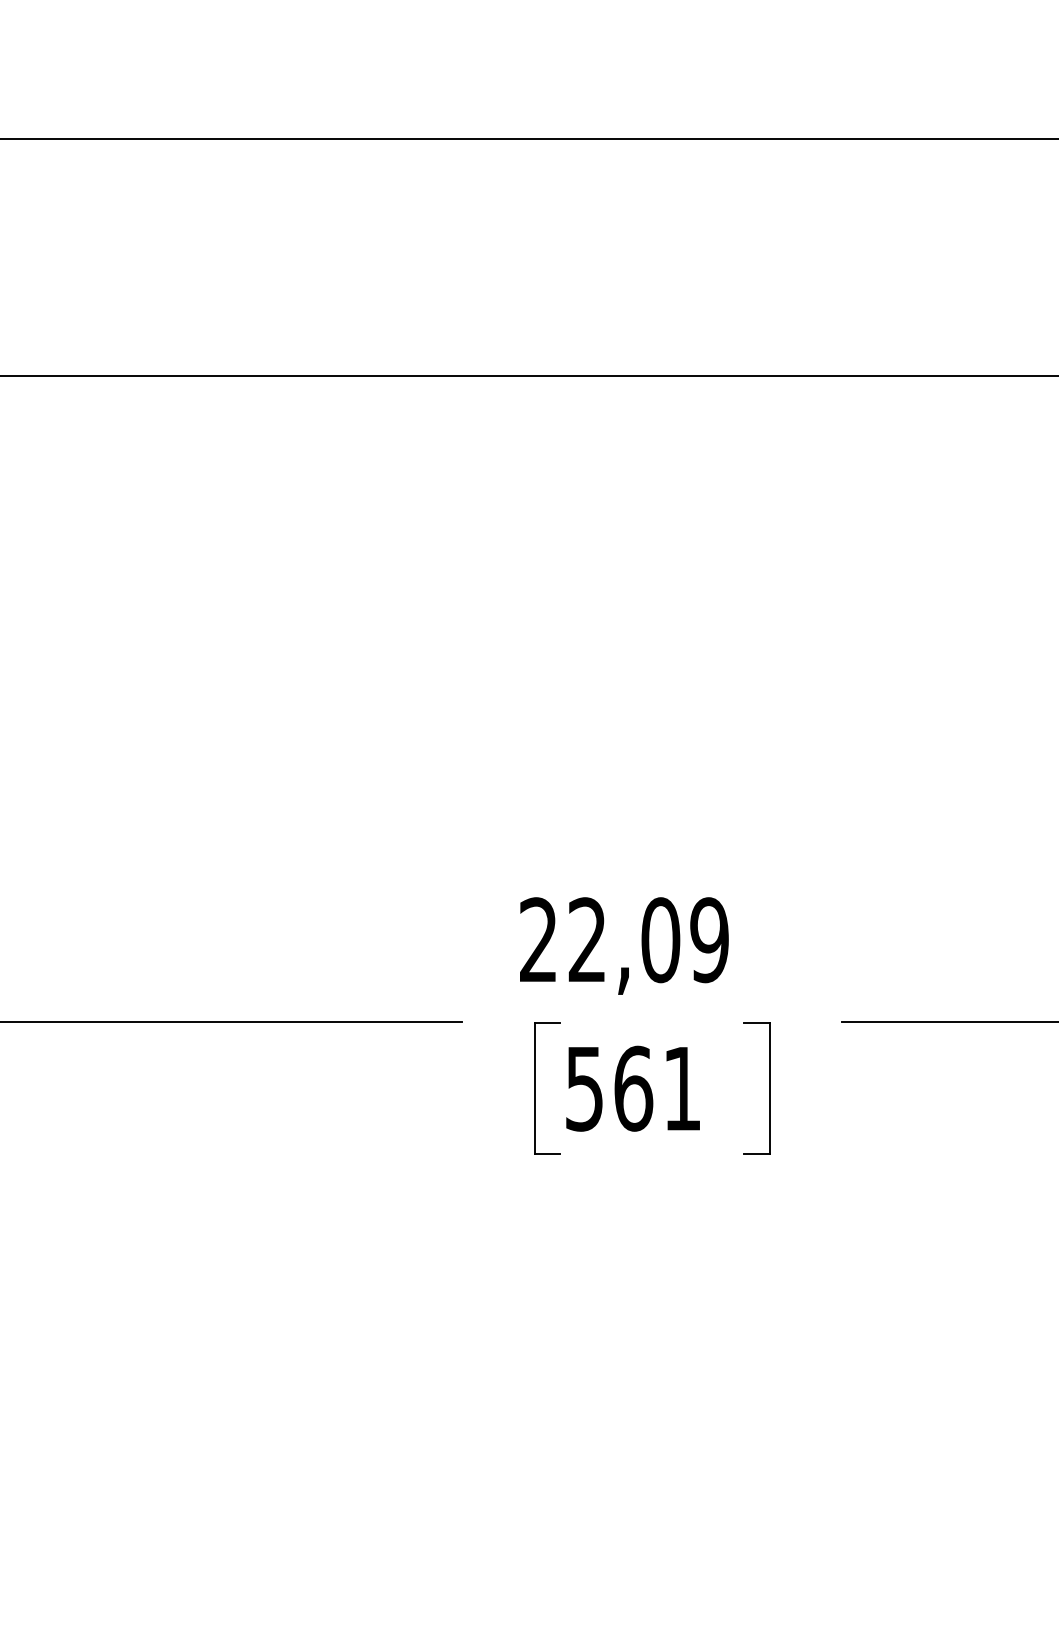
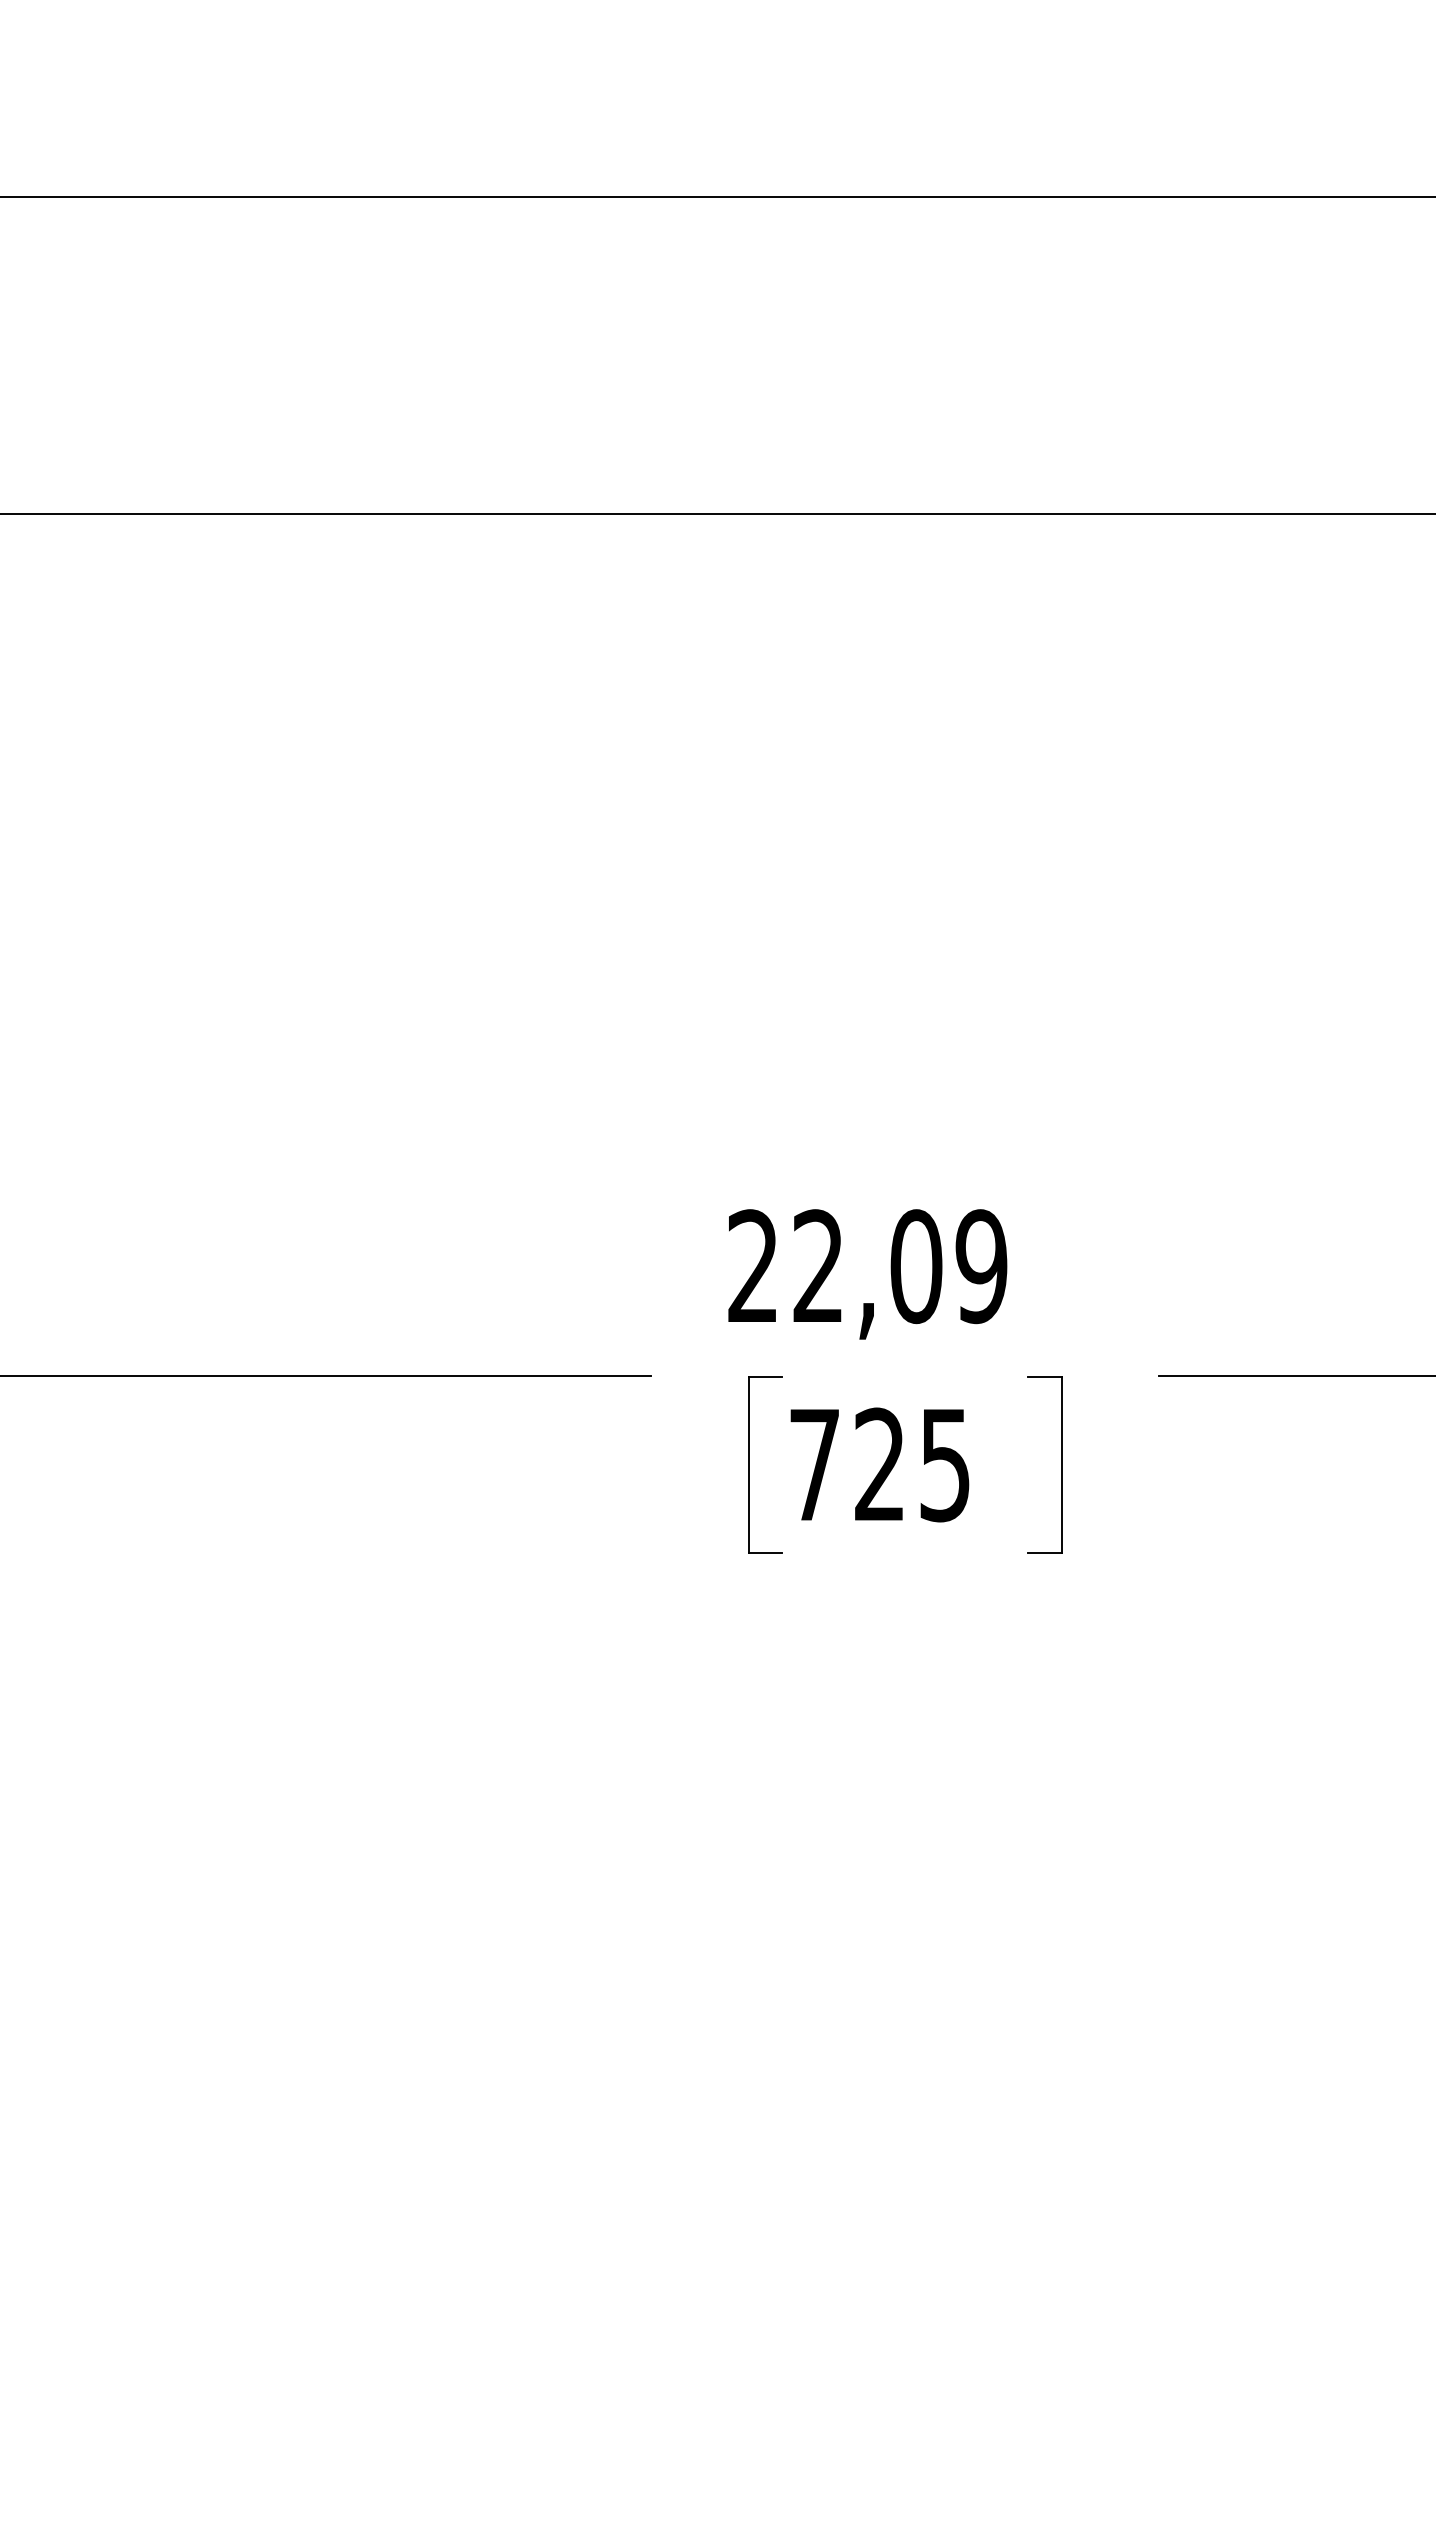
text: (633, 1088) -> (879, 1464), 561 -> 725

